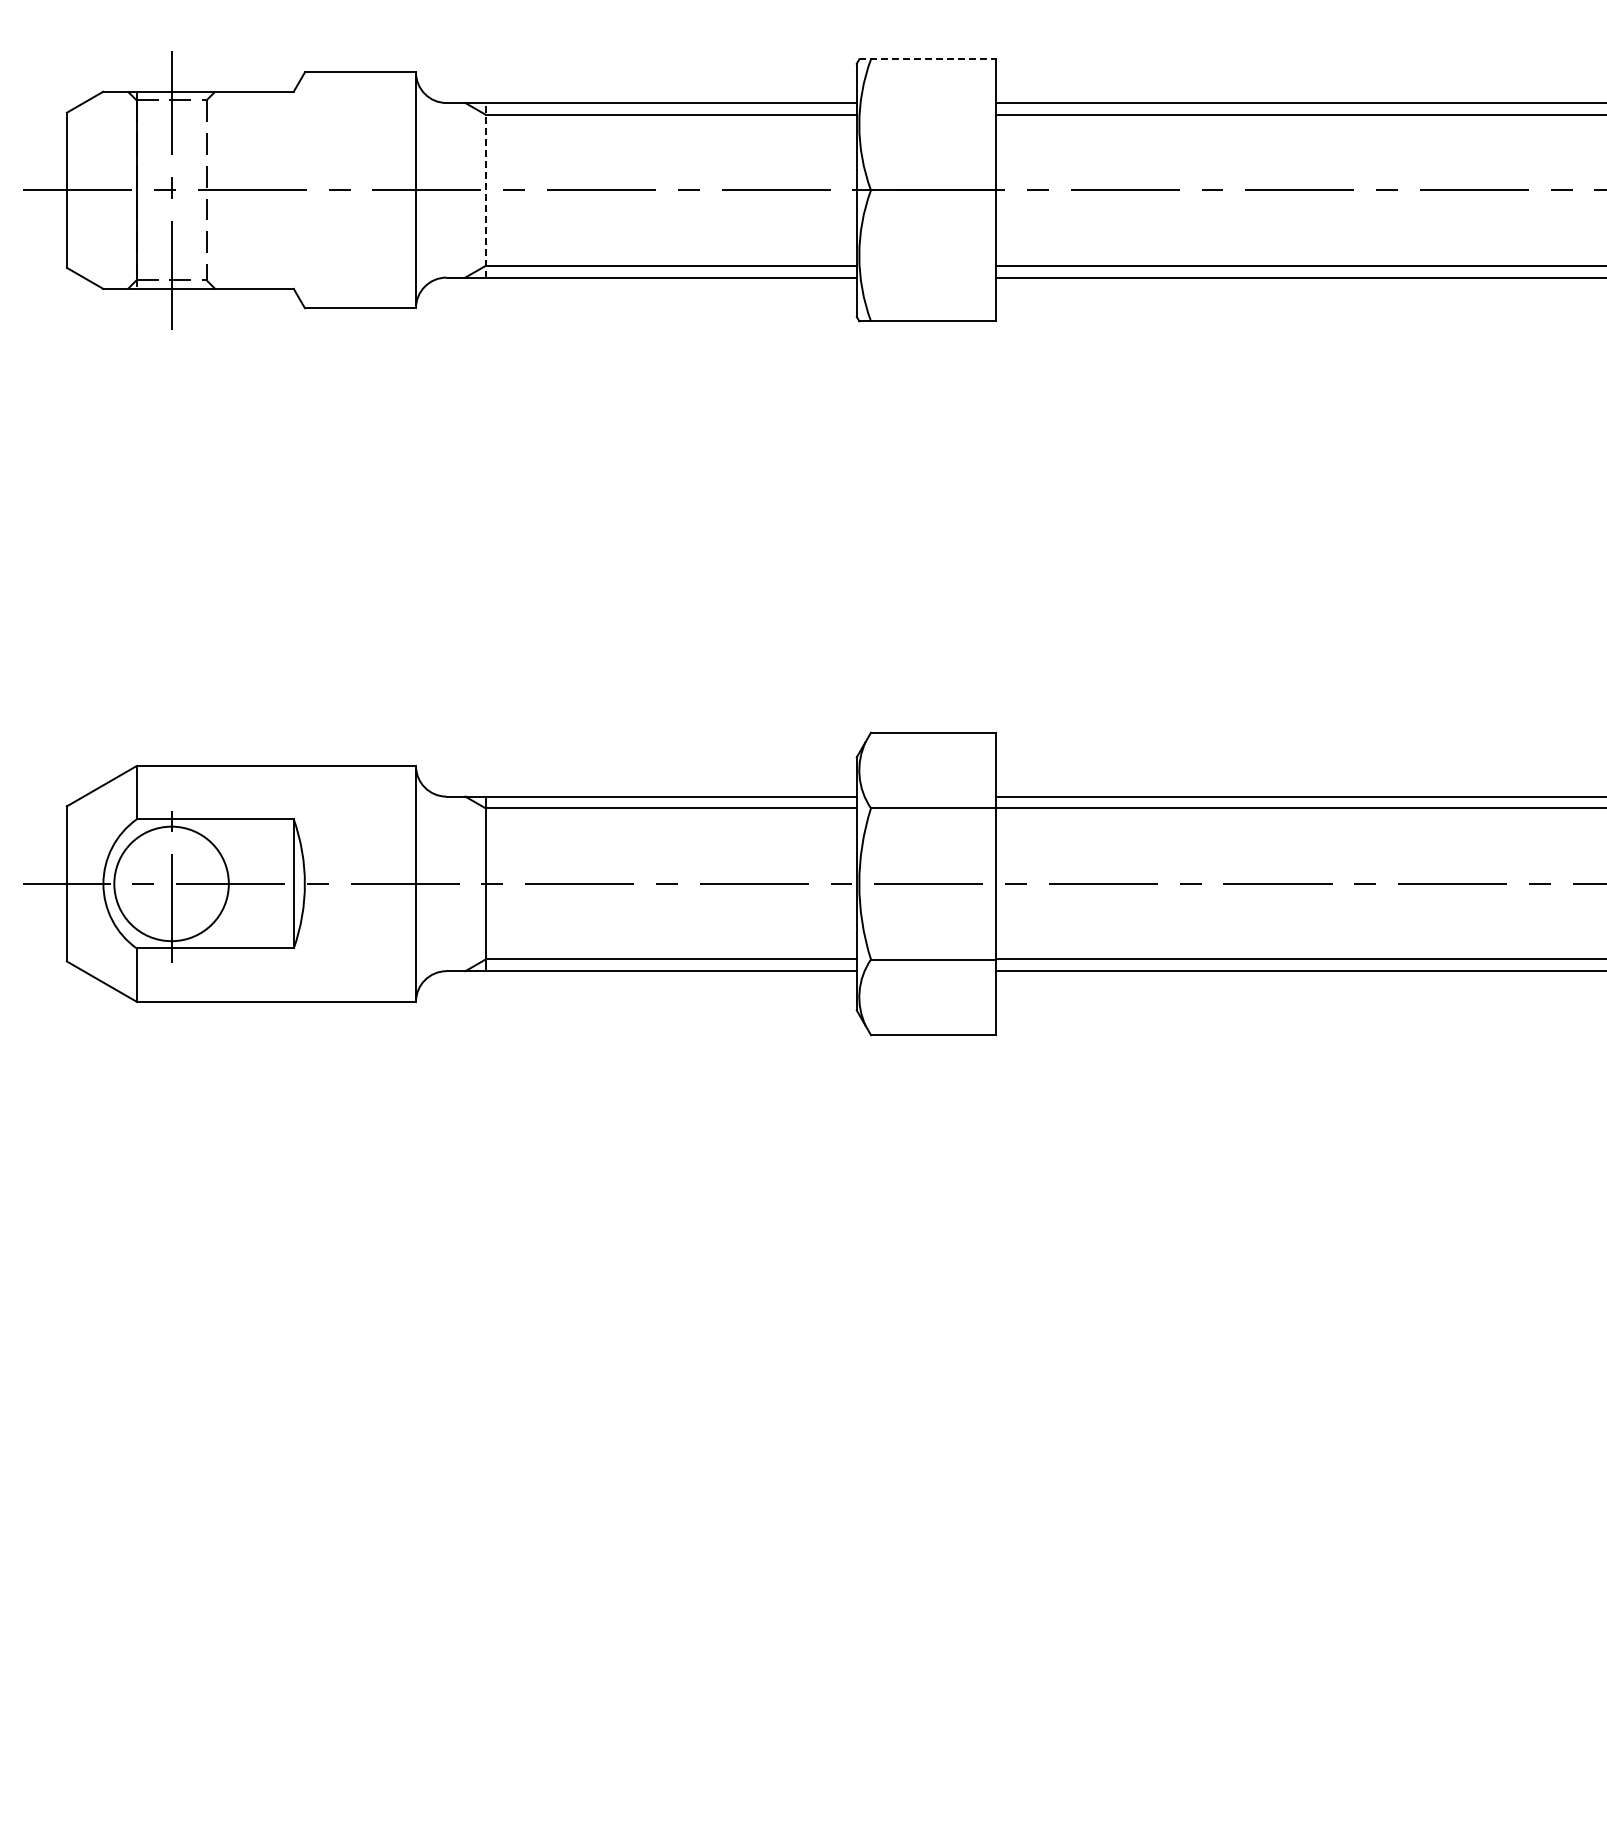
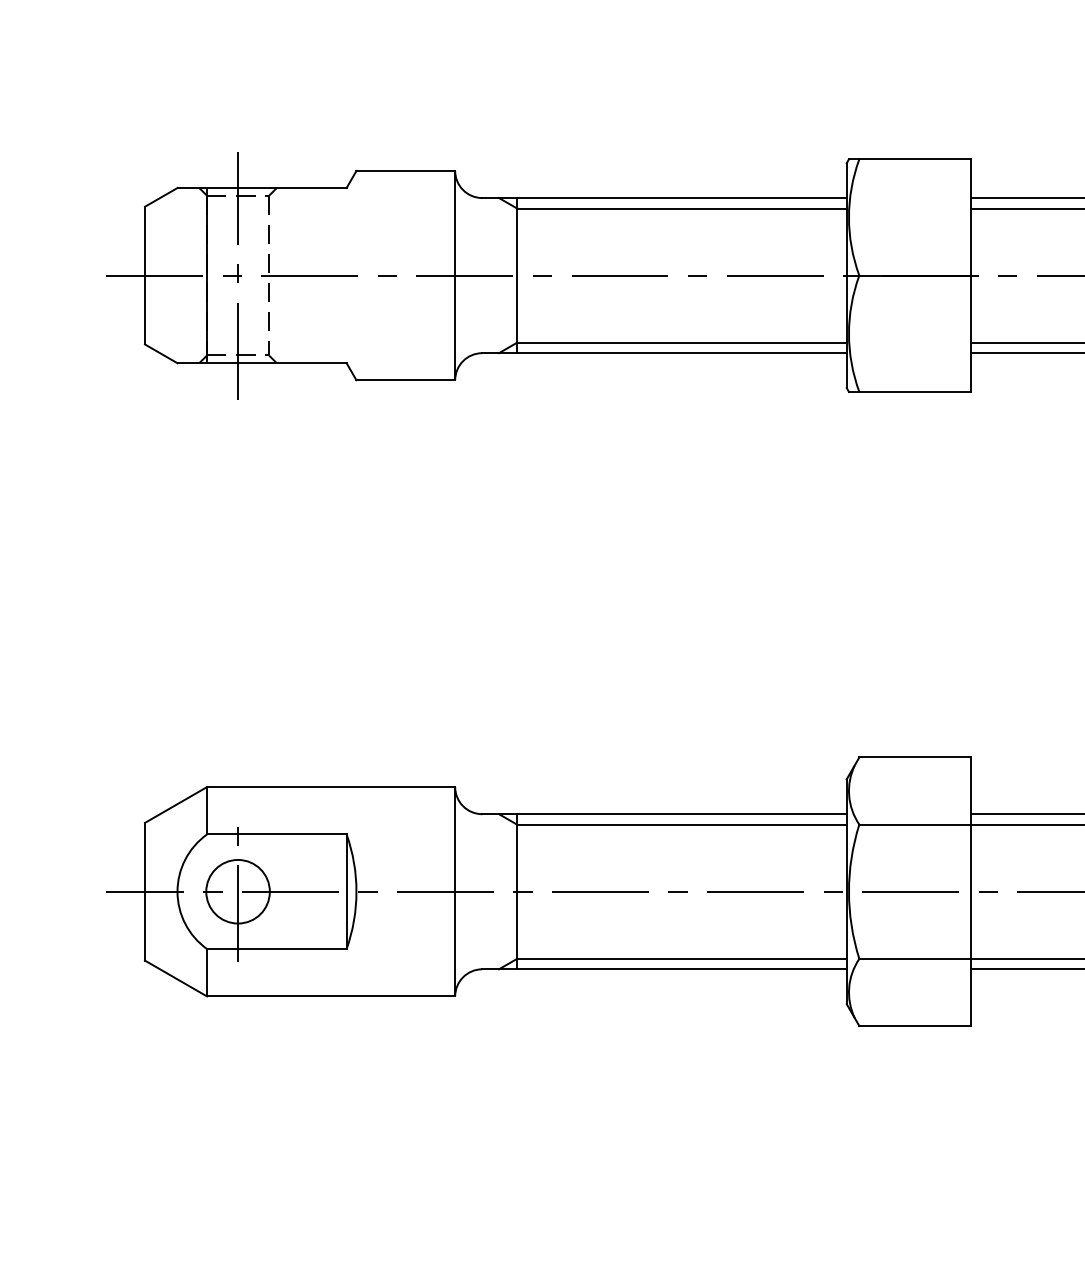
line: (927, 59) -> (909, 159), dashed -> solid
line: (485, 189) -> (516, 274), dashed -> solid
circle: (171, 883) -> (237, 891), size x0.62

